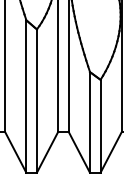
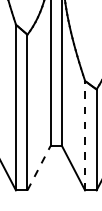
line: (89, 121) -> (84, 134), solid -> dashed
line: (47, 152) -> (38, 168), solid -> dashed

